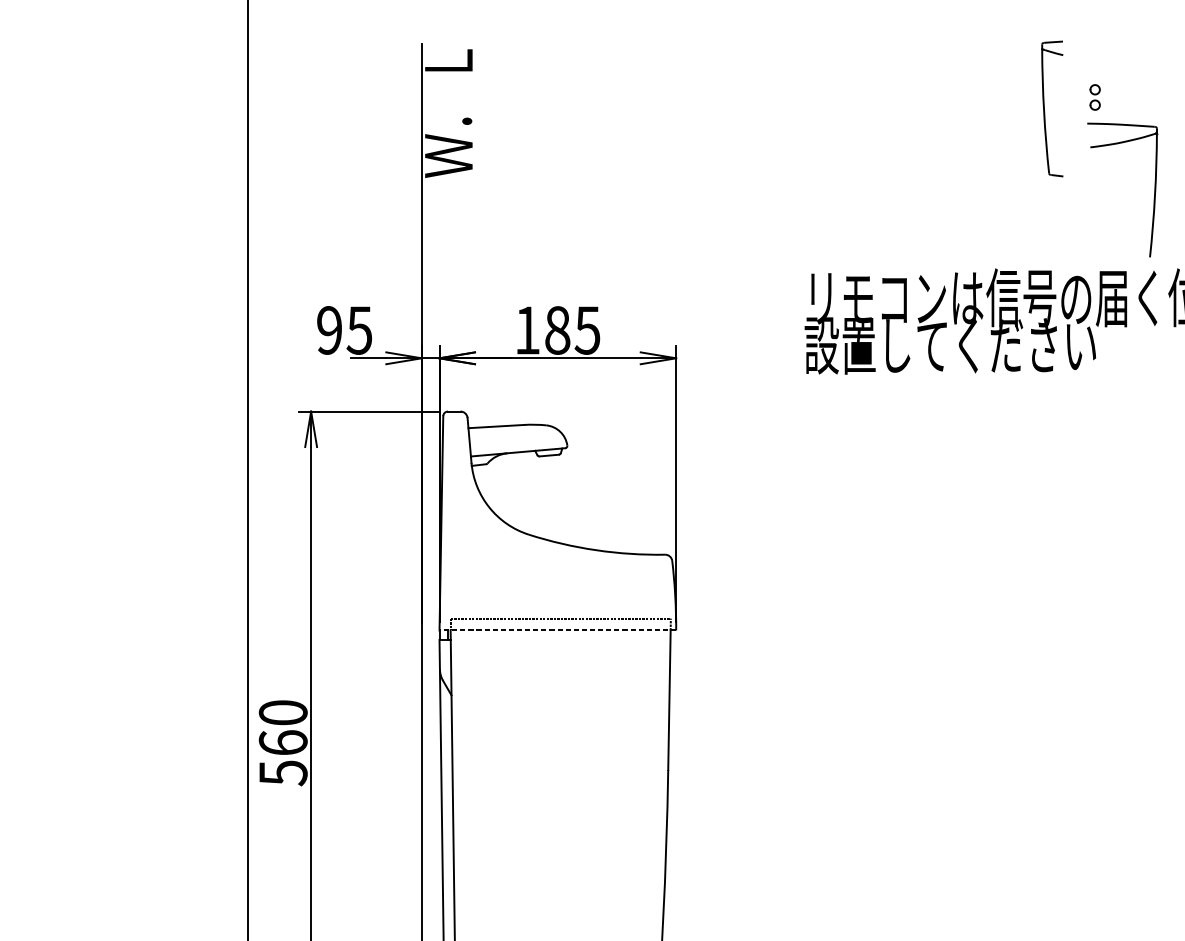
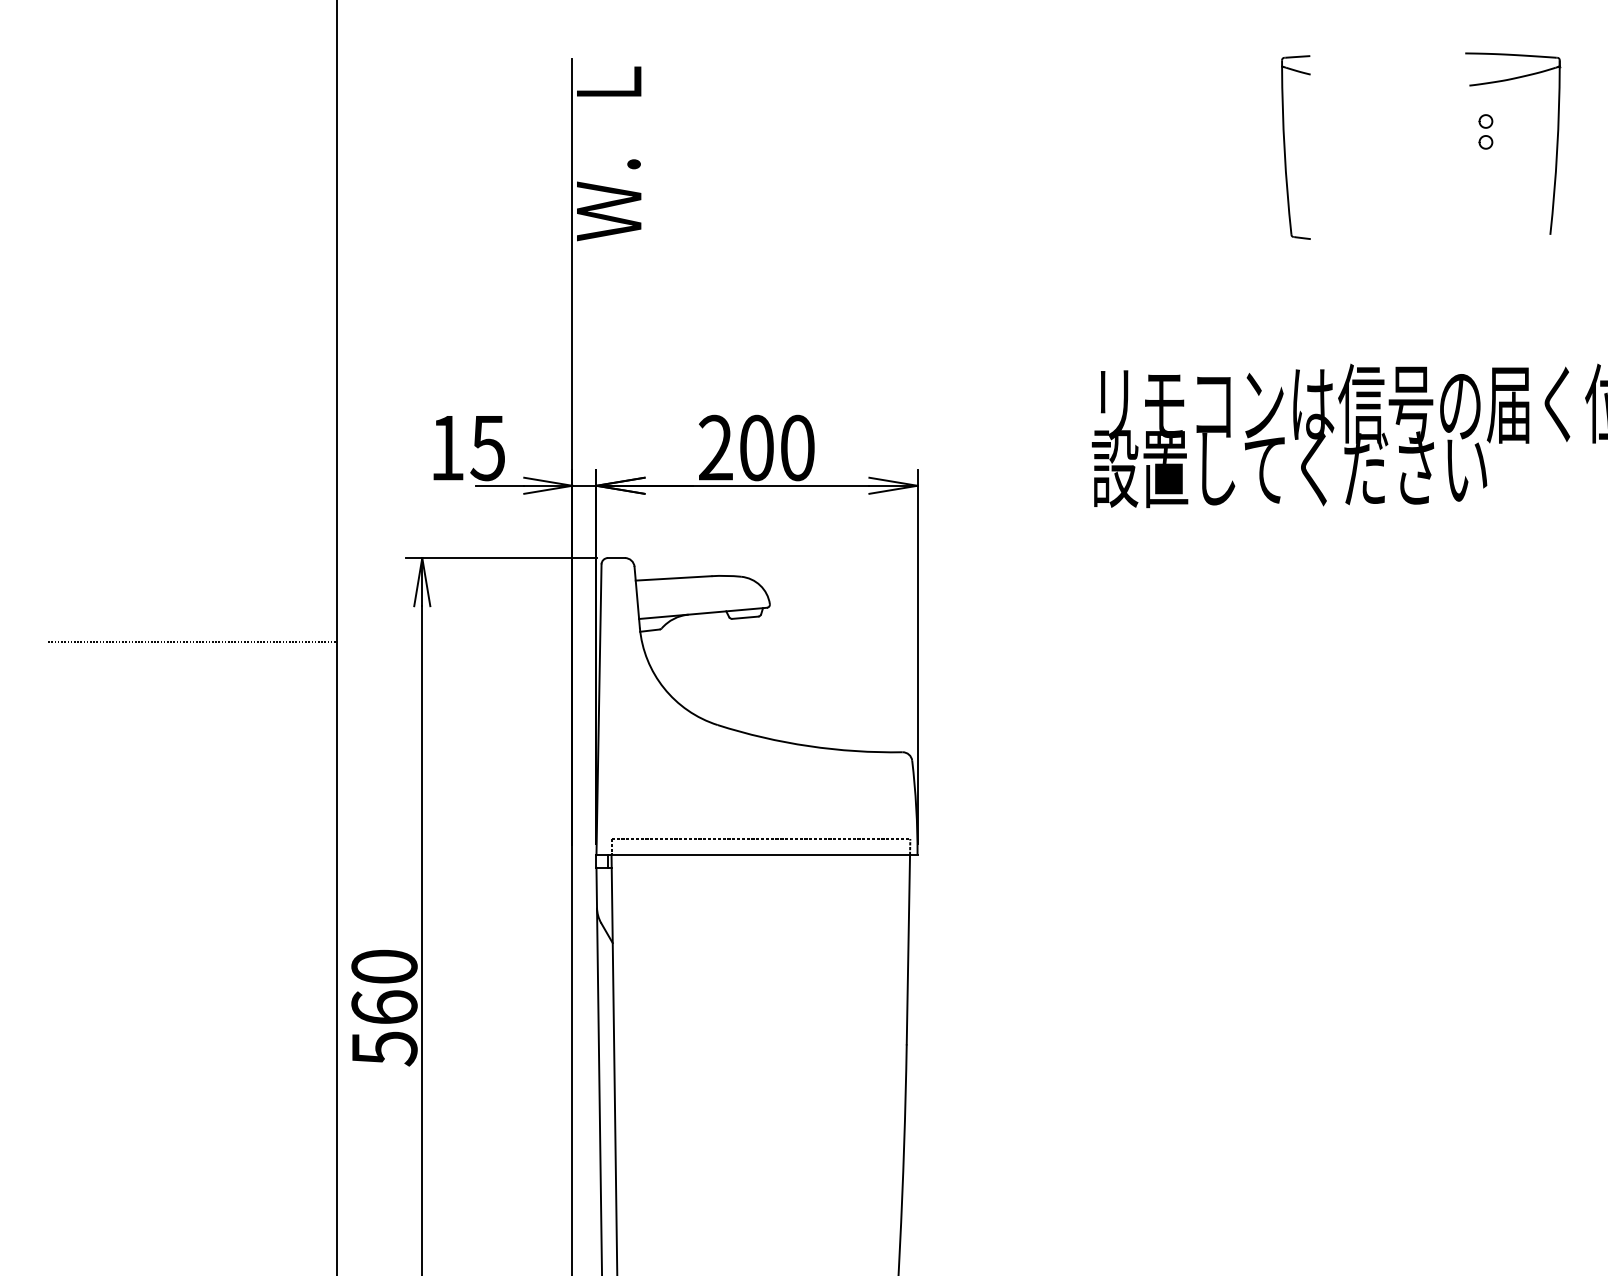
part: (1044, 108) -> (1285, 147), moved
part: (1154, 190) -> (1556, 143), moved
text: (328, 330) -> (446, 447), 95 -> 15
text: (557, 330) -> (756, 447), 185 -> 200
line: (141, 473) -> (192, 641), added
line: (558, 630) -> (757, 855), dashed -> solid

